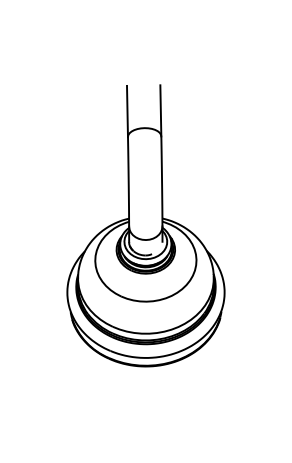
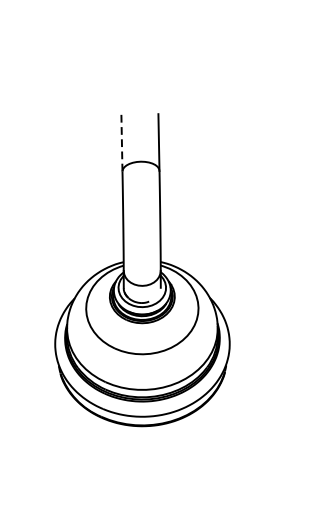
line: (127, 111) -> (121, 143), solid -> dashed

